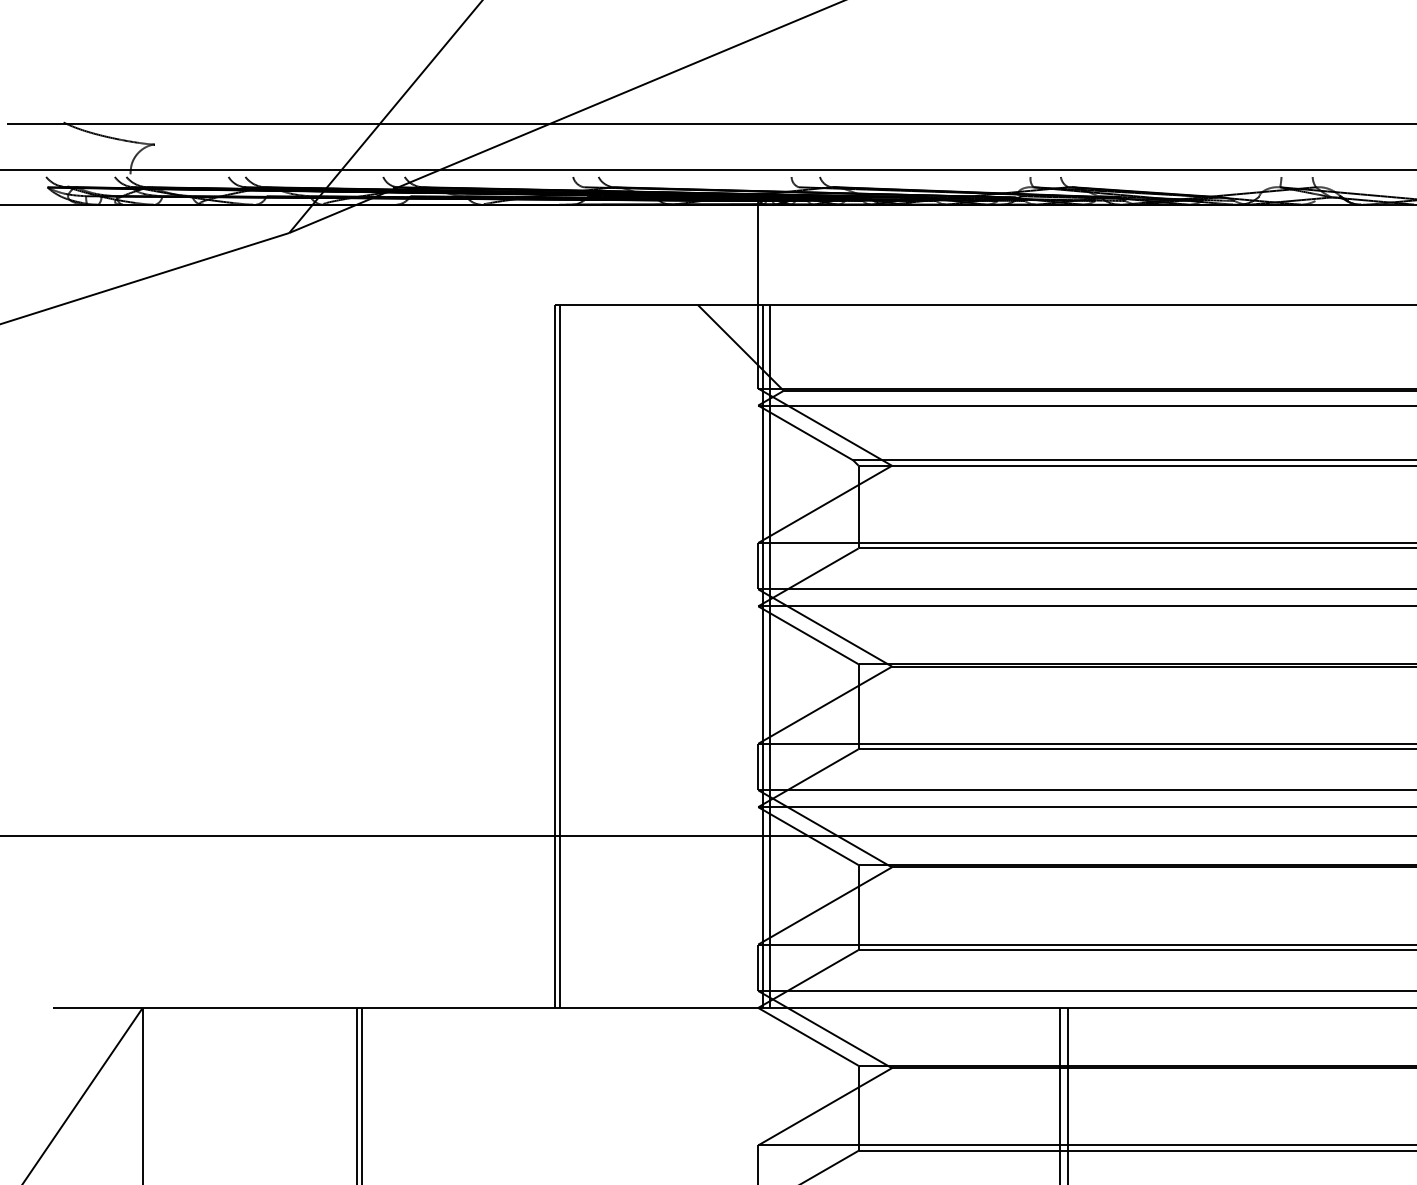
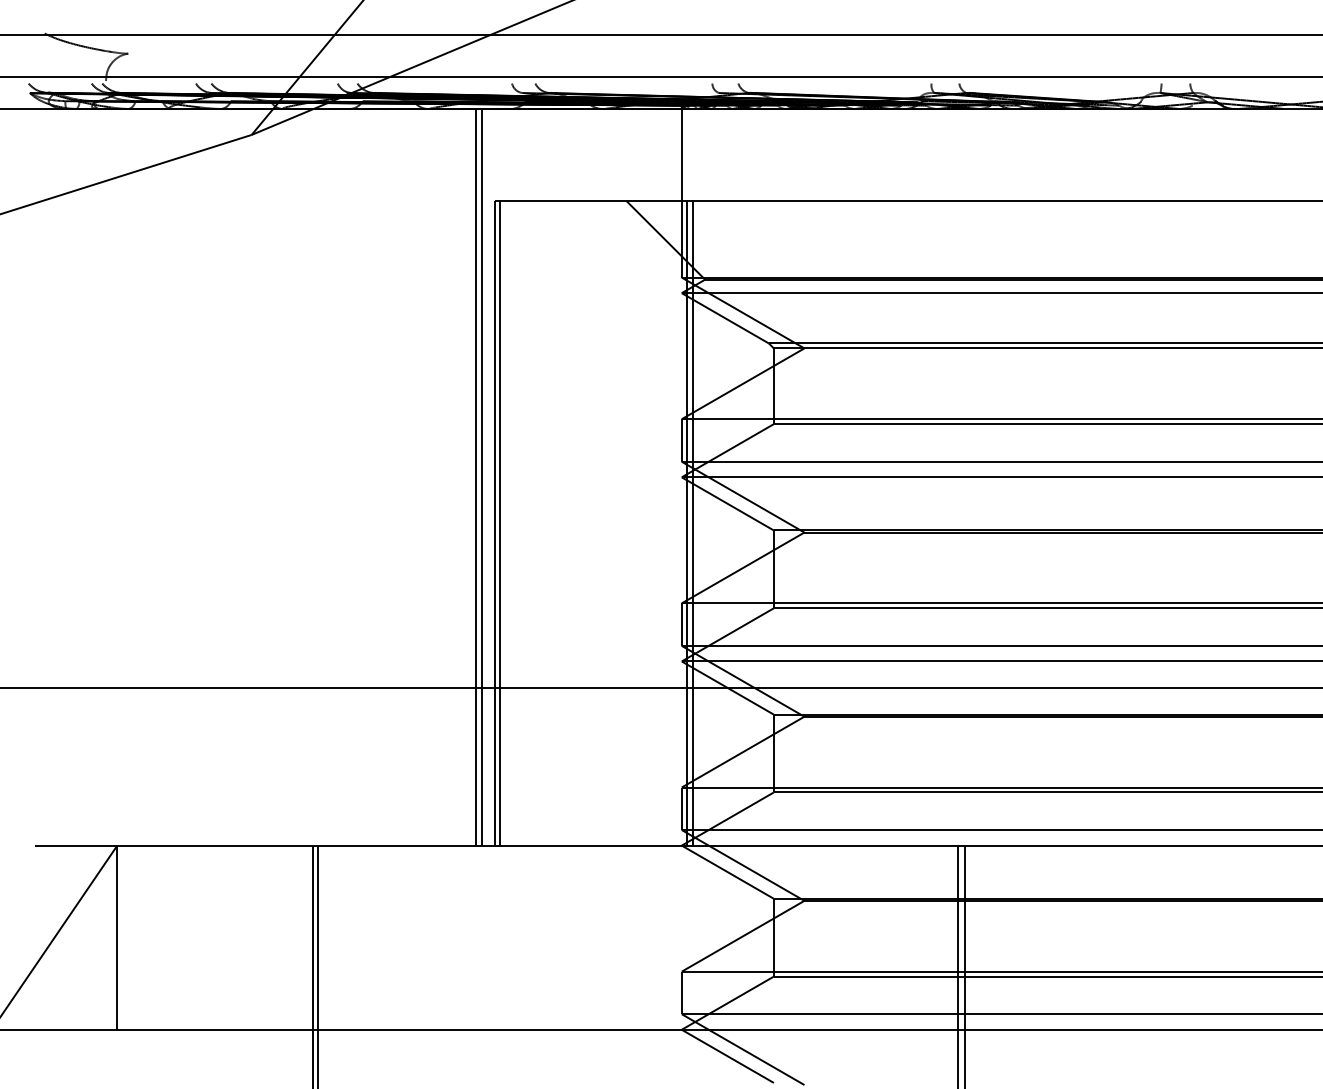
line: (534, 606) -> (476, 477), added
line: (540, 606) -> (482, 477), added

